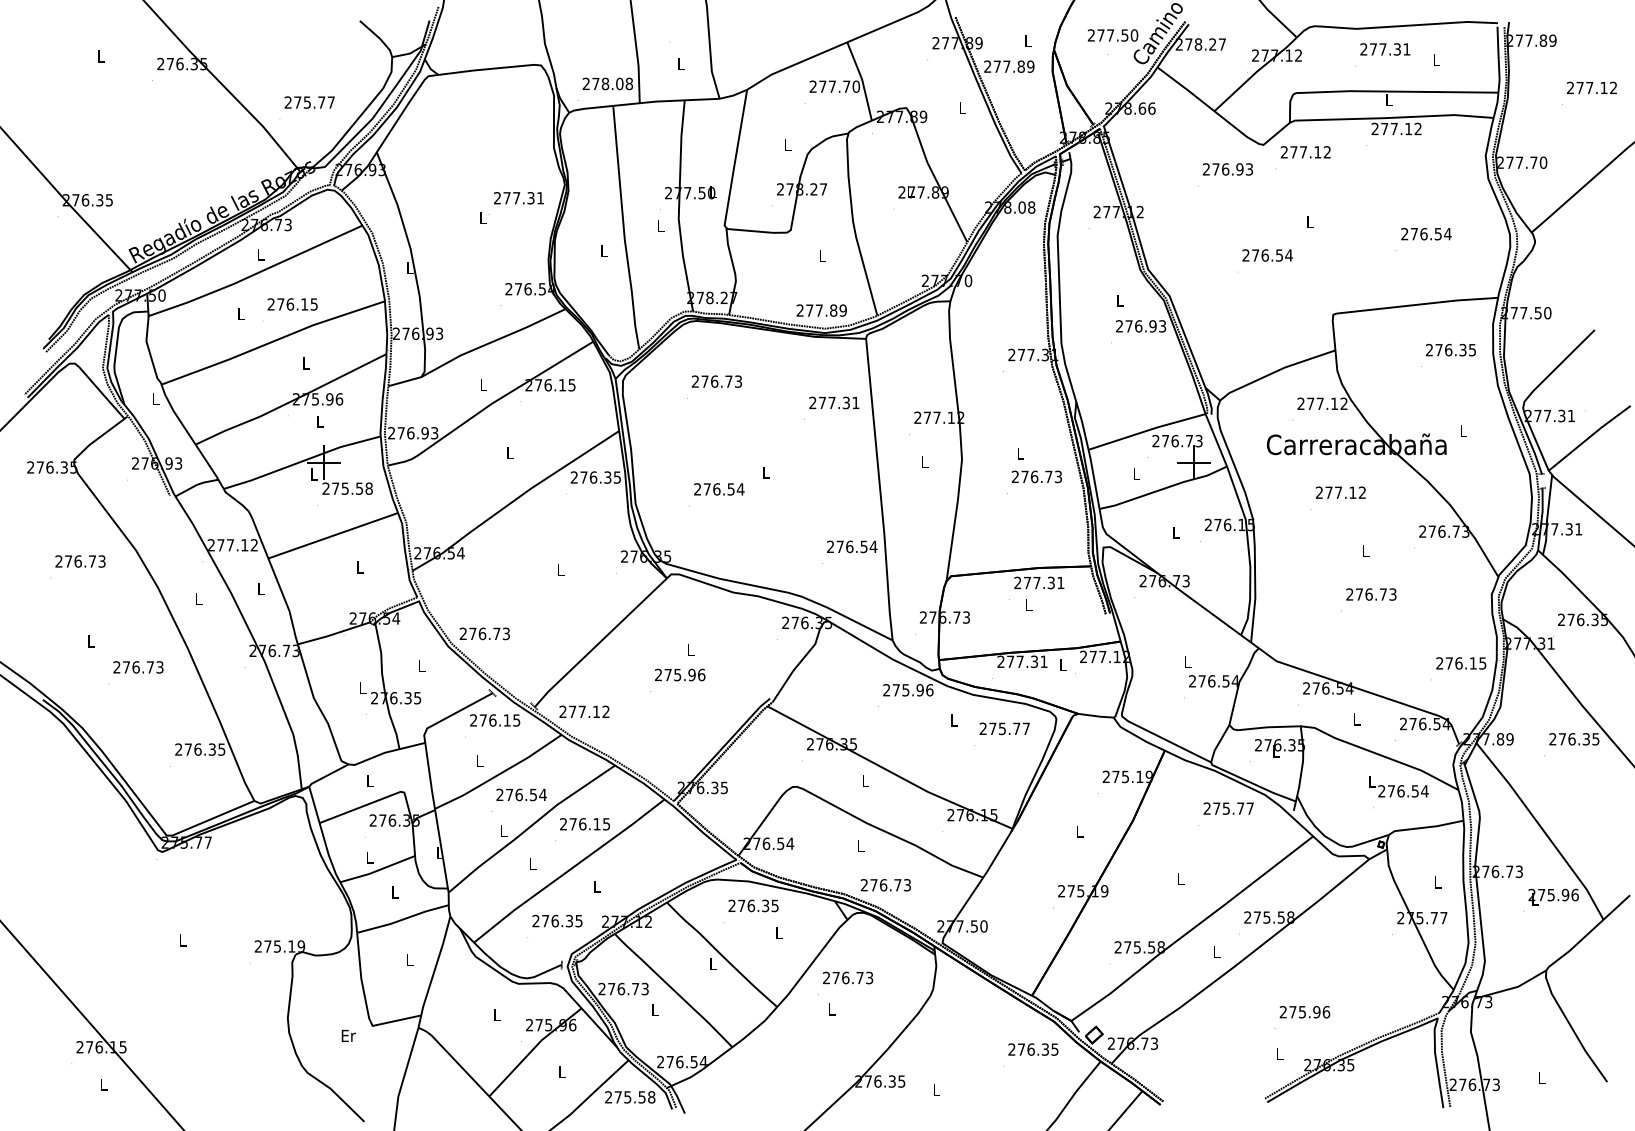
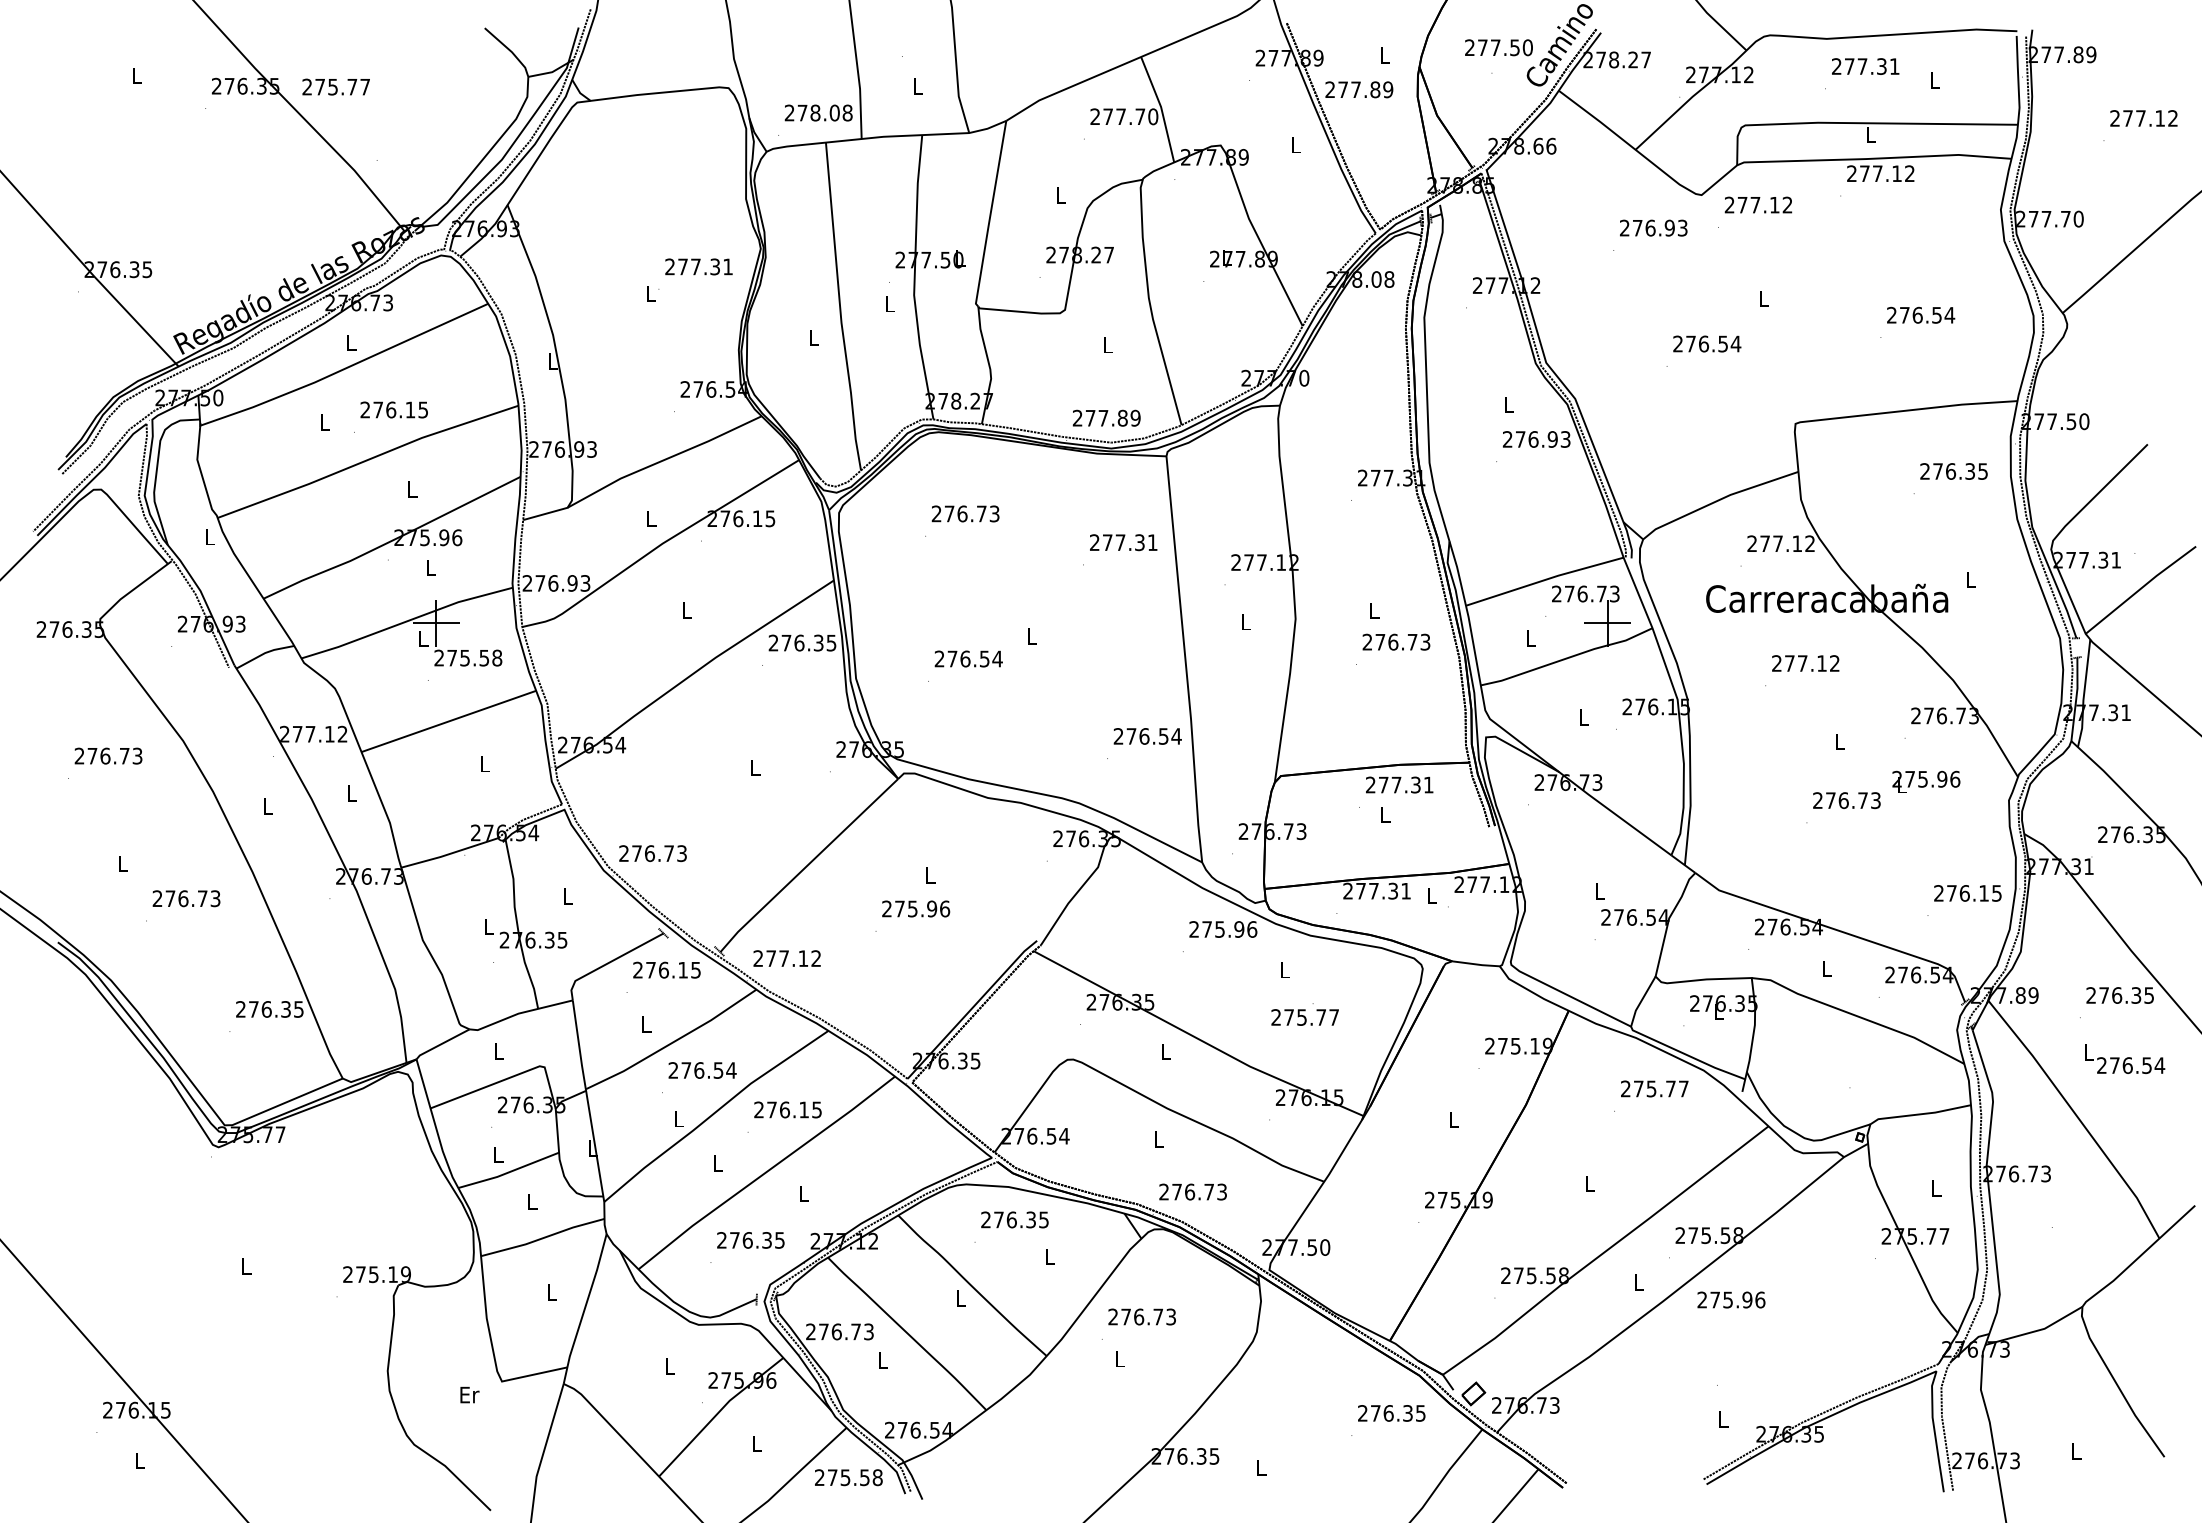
text: (309, 102) -> (335, 86), moved
text: (1004, 728) -> (1304, 1017), moved
text: (1399, 786) -> (2125, 1058), moved
text: (1553, 896) -> (1926, 781), moved
text: (1305, 1011) -> (1731, 1299), moved

